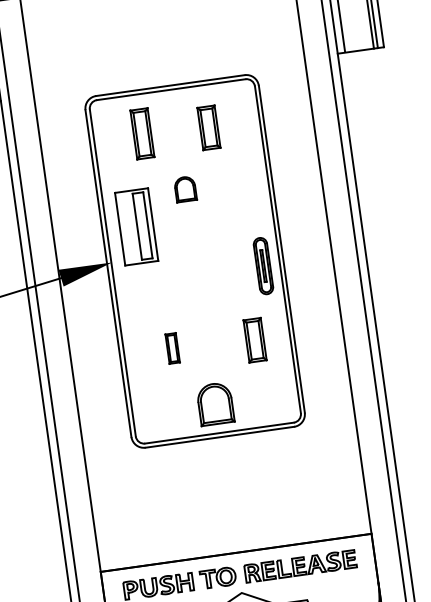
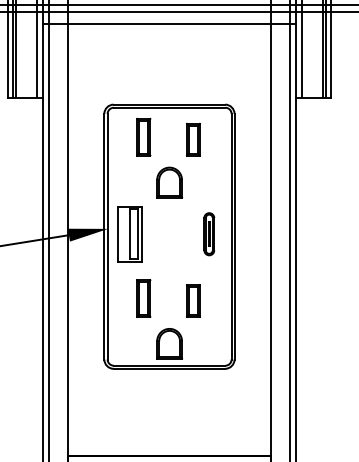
part: (185, 189) -> (169, 182), size x1.67
part: (136, 227) -> (129, 234), moved
part: (263, 266) -> (209, 234), moved
part: (255, 339) -> (193, 300), moved
part: (172, 348) -> (143, 298), size x1.67

